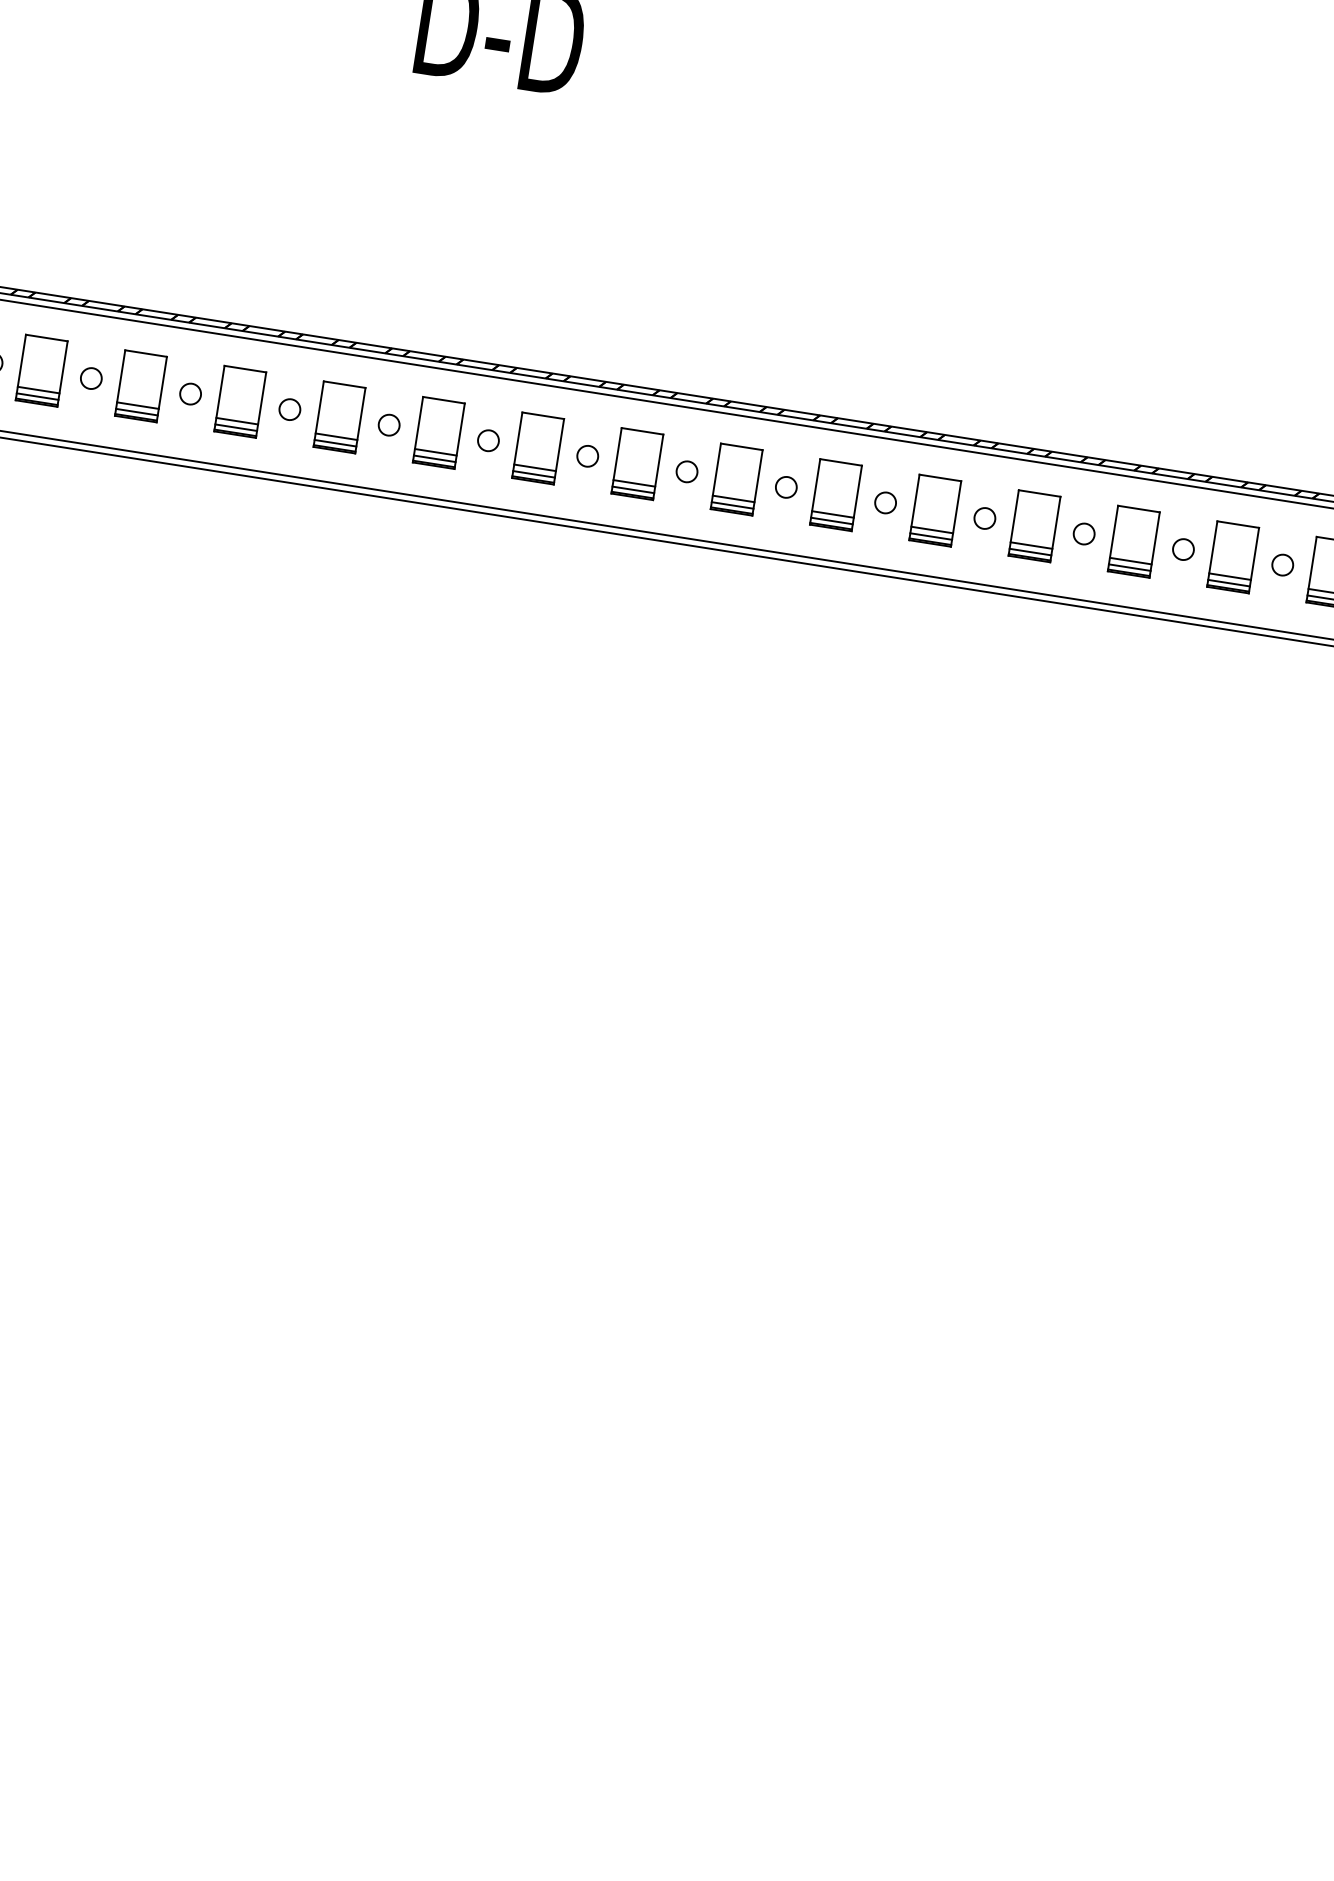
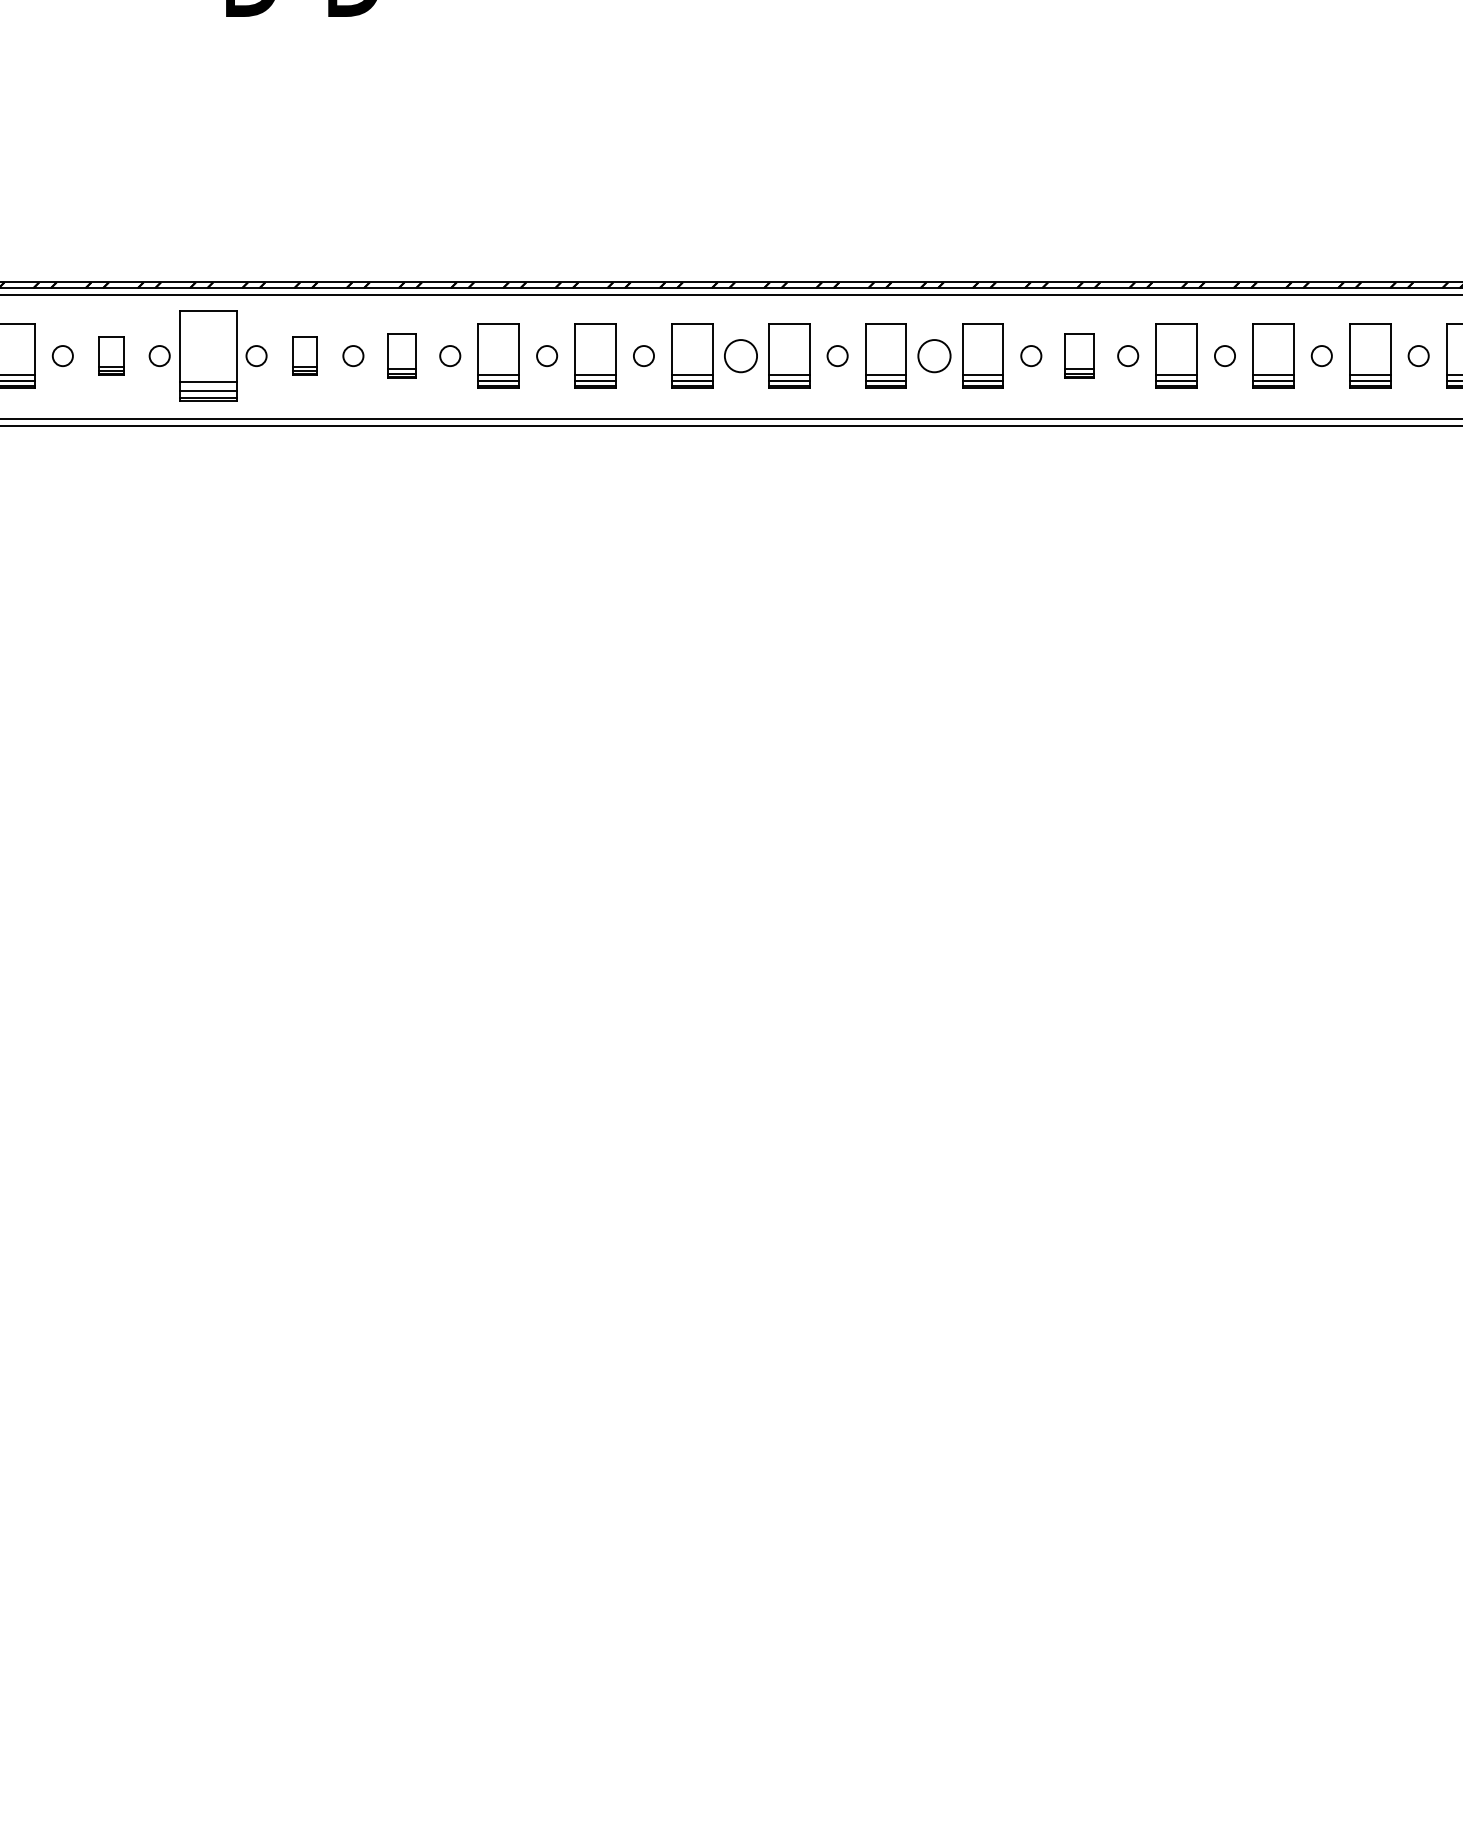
part: (240, 401) -> (111, 355), size x0.6
part: (338, 416) -> (207, 355), size x1.4
part: (438, 432) -> (304, 355), size x0.6
part: (537, 447) -> (401, 355), size x0.7
circle: (885, 502) -> (740, 355), size x1.6
circle: (1084, 533) -> (934, 355), size x1.6
part: (1232, 556) -> (1079, 355), size x0.7

